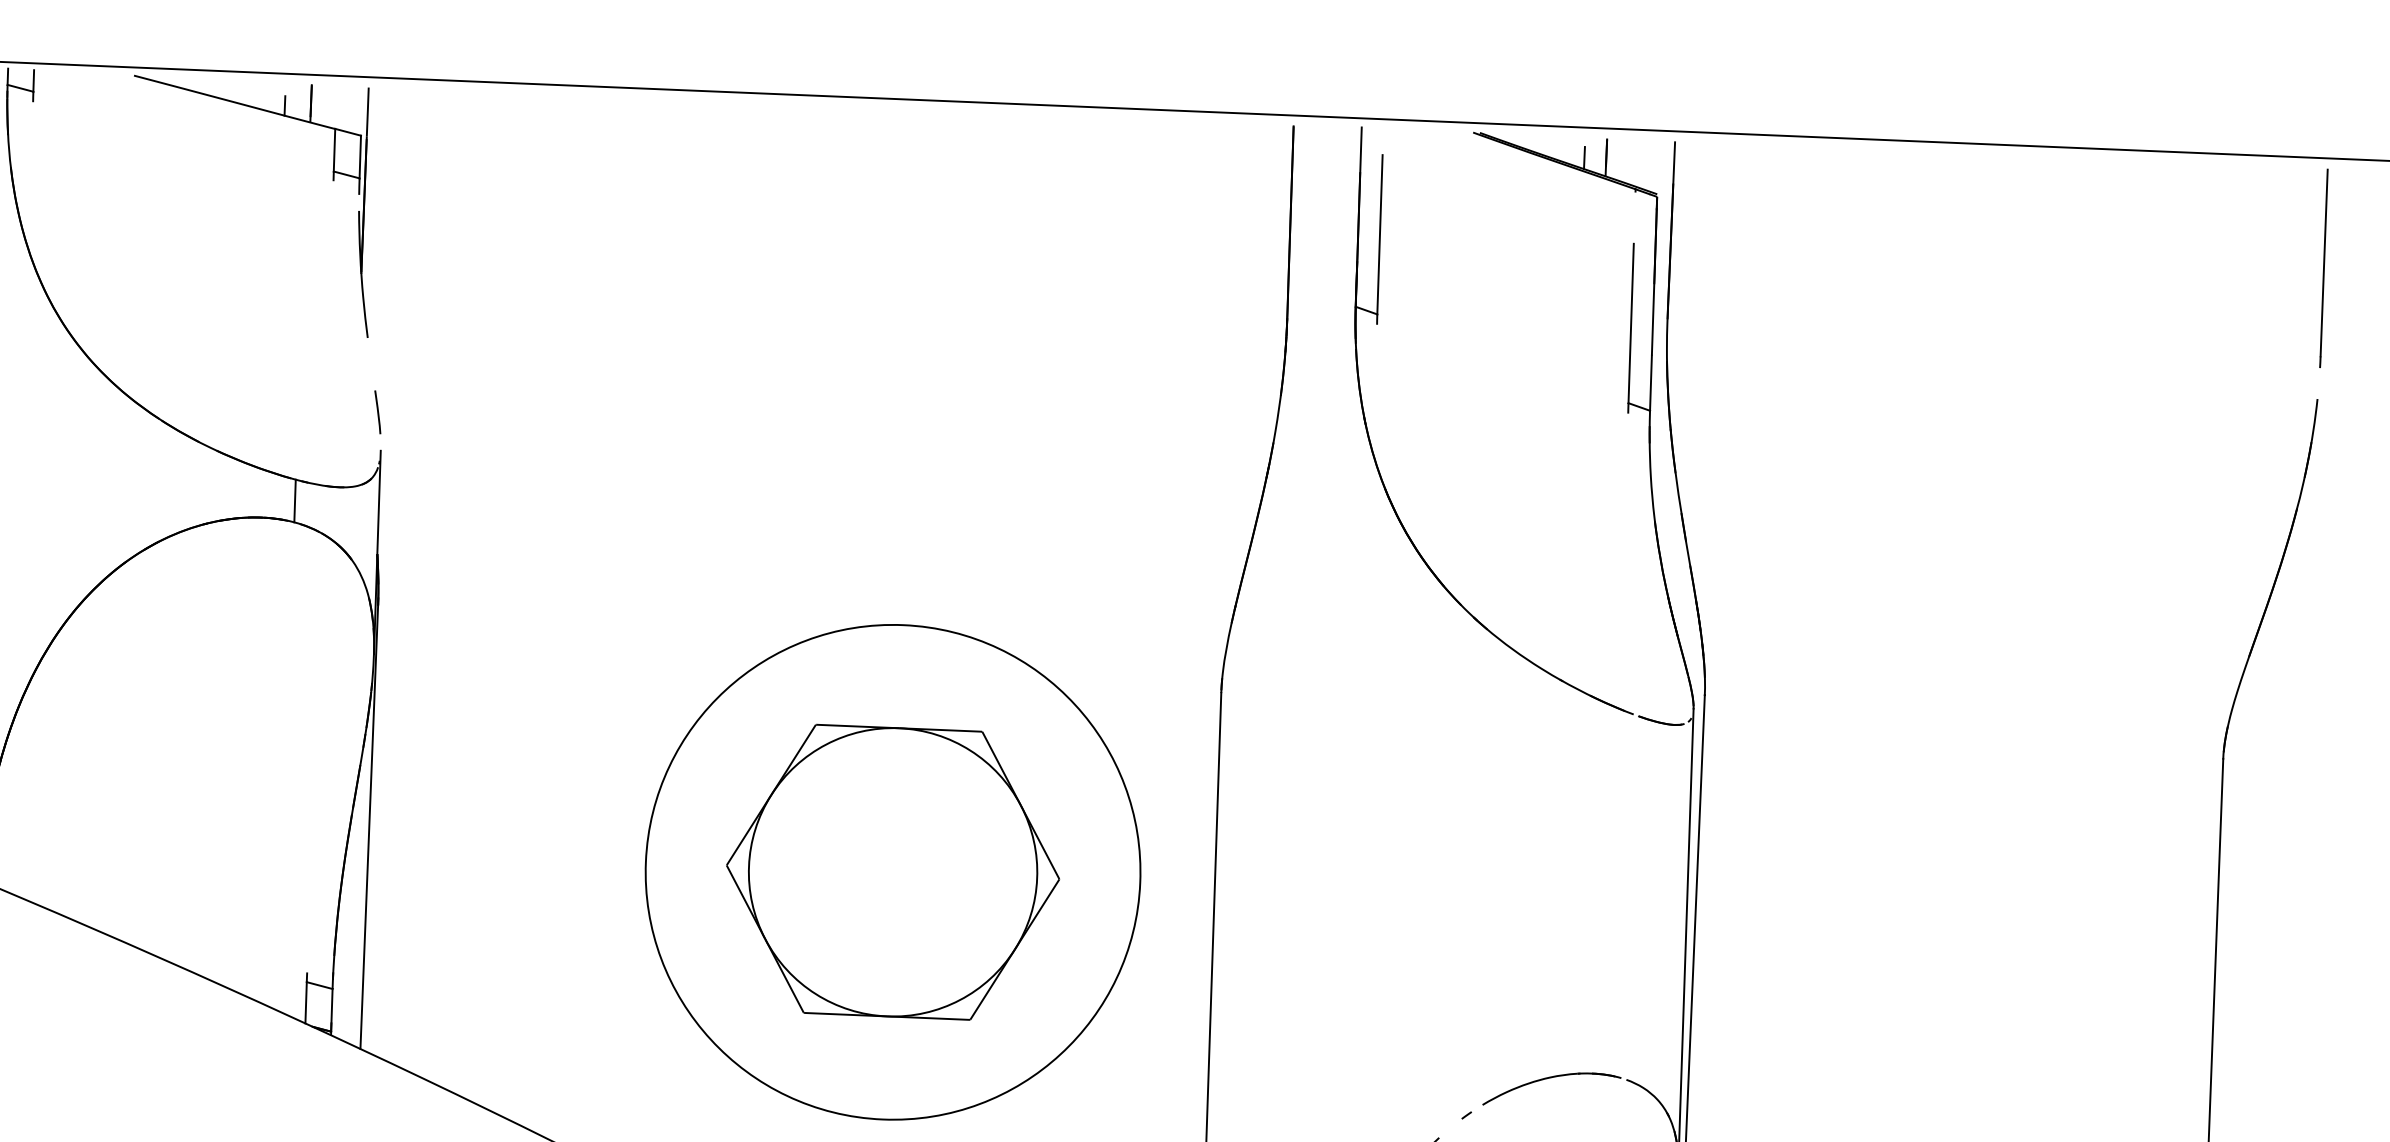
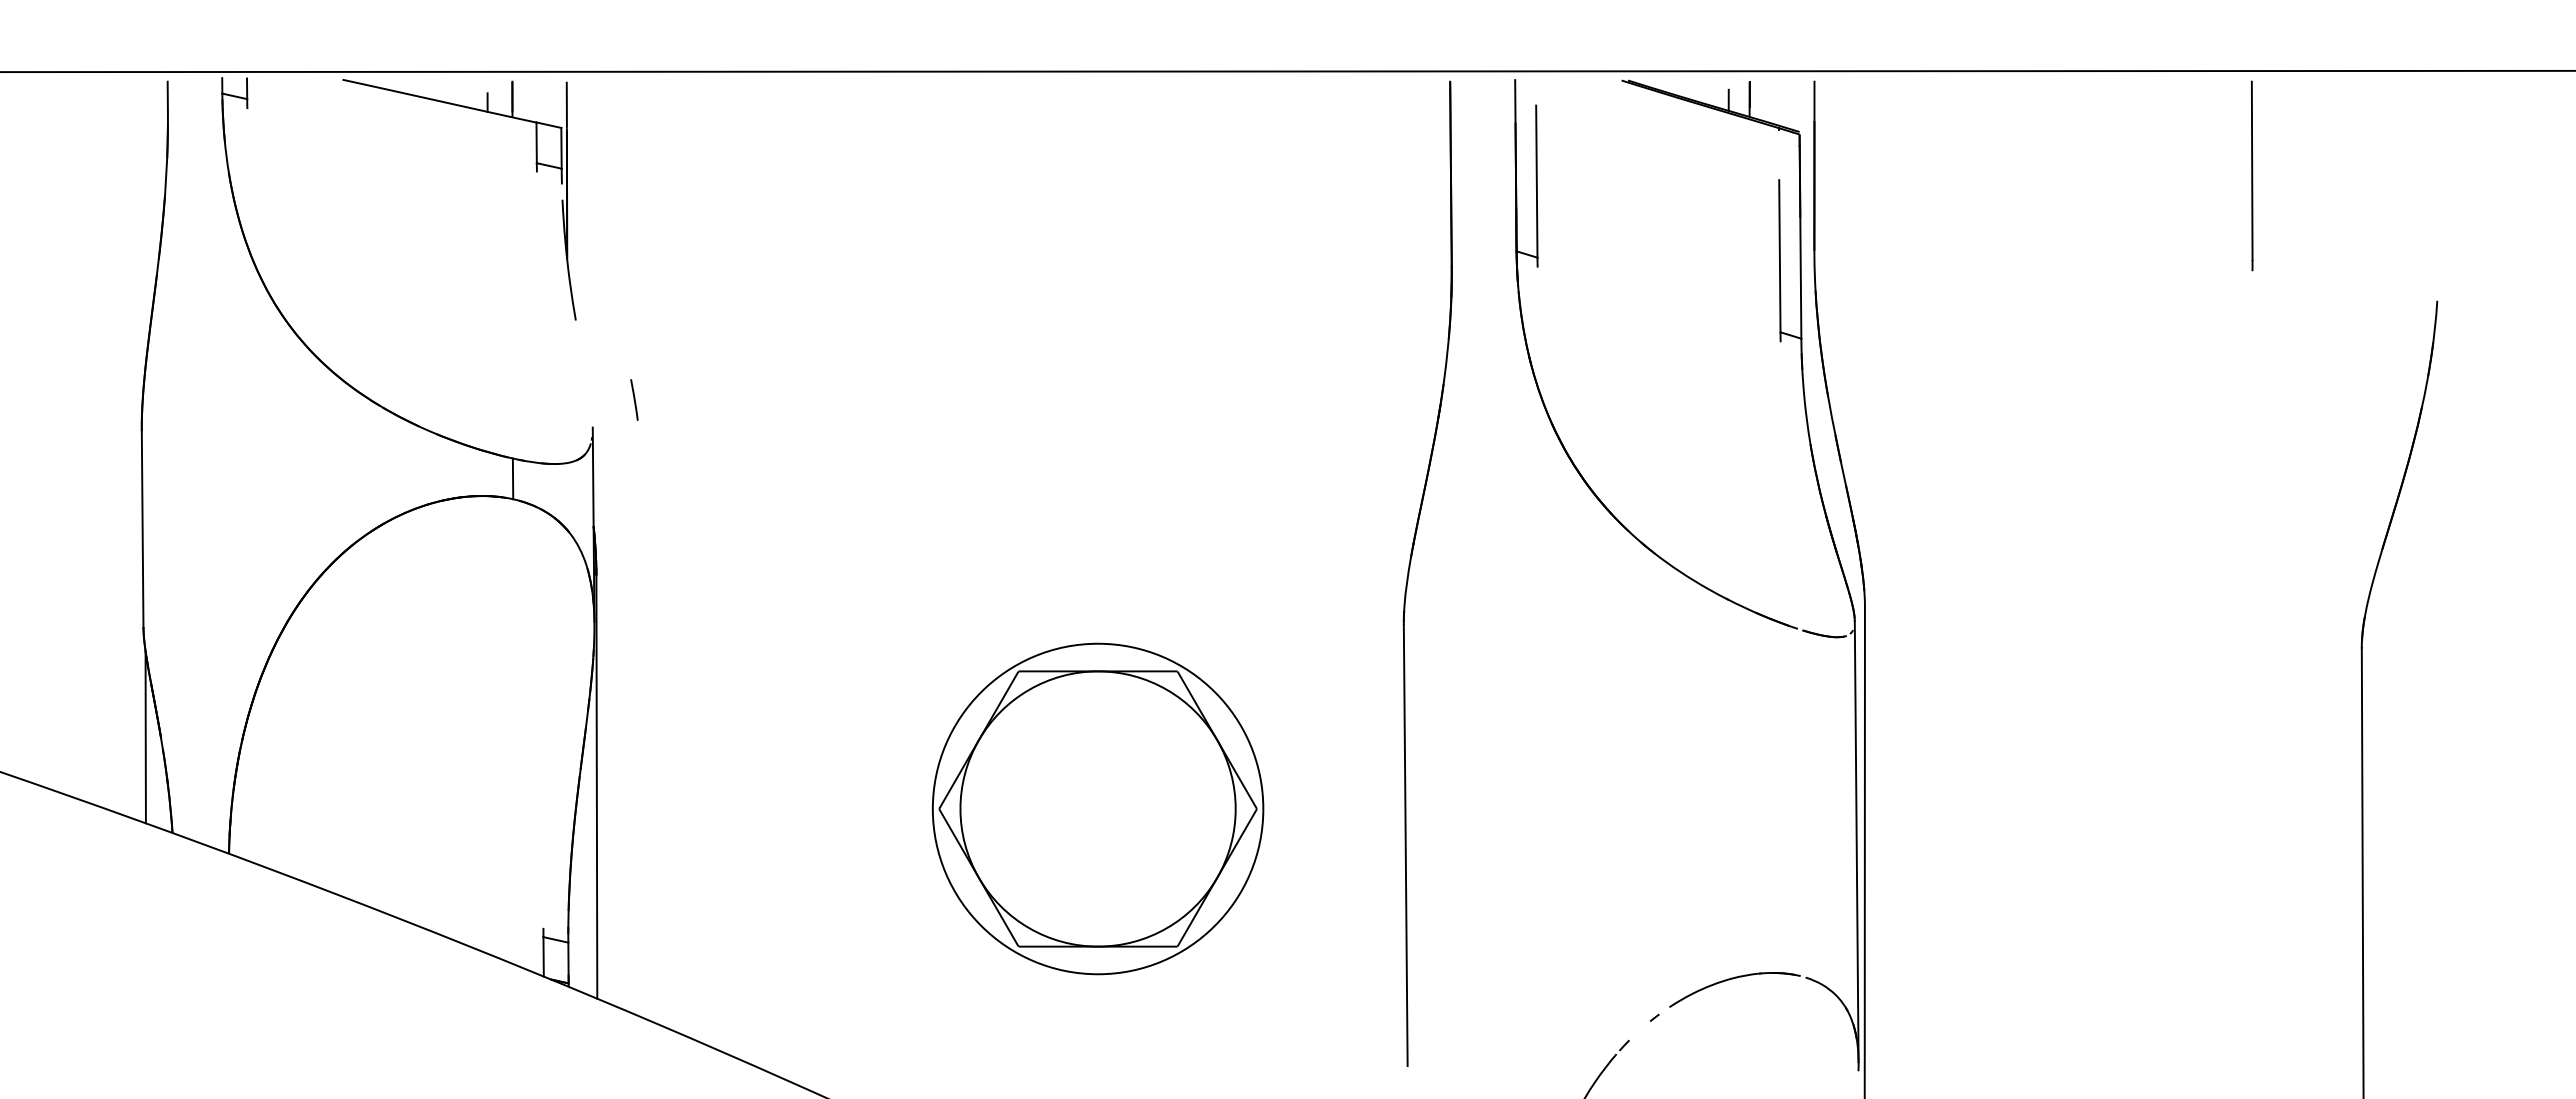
line: (2324, 267) -> (2252, 175), moved
line: (377, 411) -> (634, 399), moved
circle: (893, 871) -> (1098, 808), size x0.7

